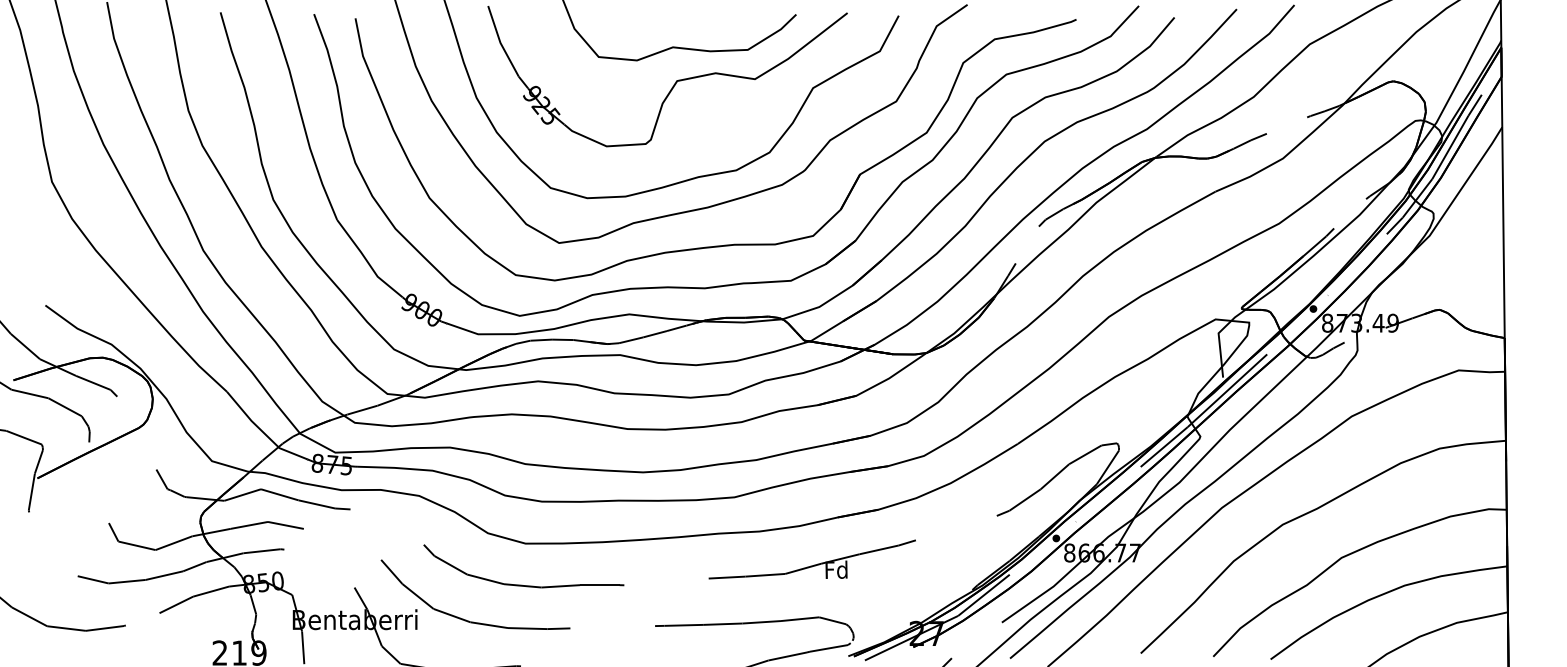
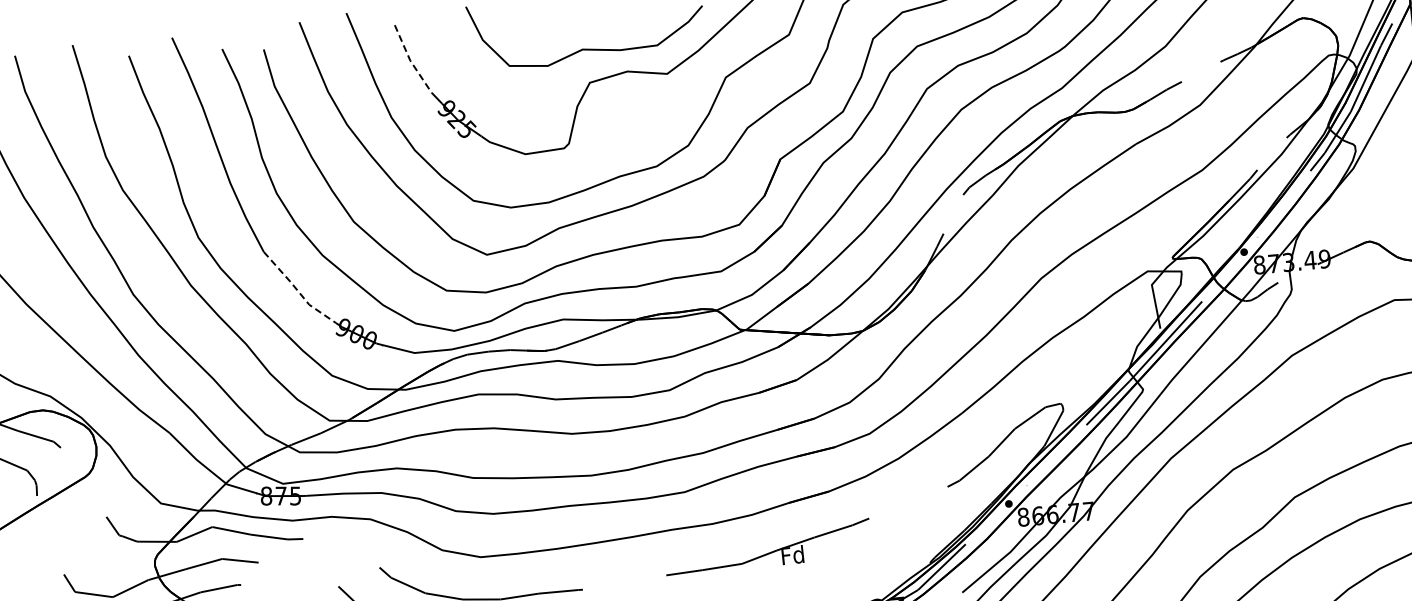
line: (500, 42) -> (410, 60), solid -> dashed
line: (367, 261) -> (297, 290), solid -> dashed

